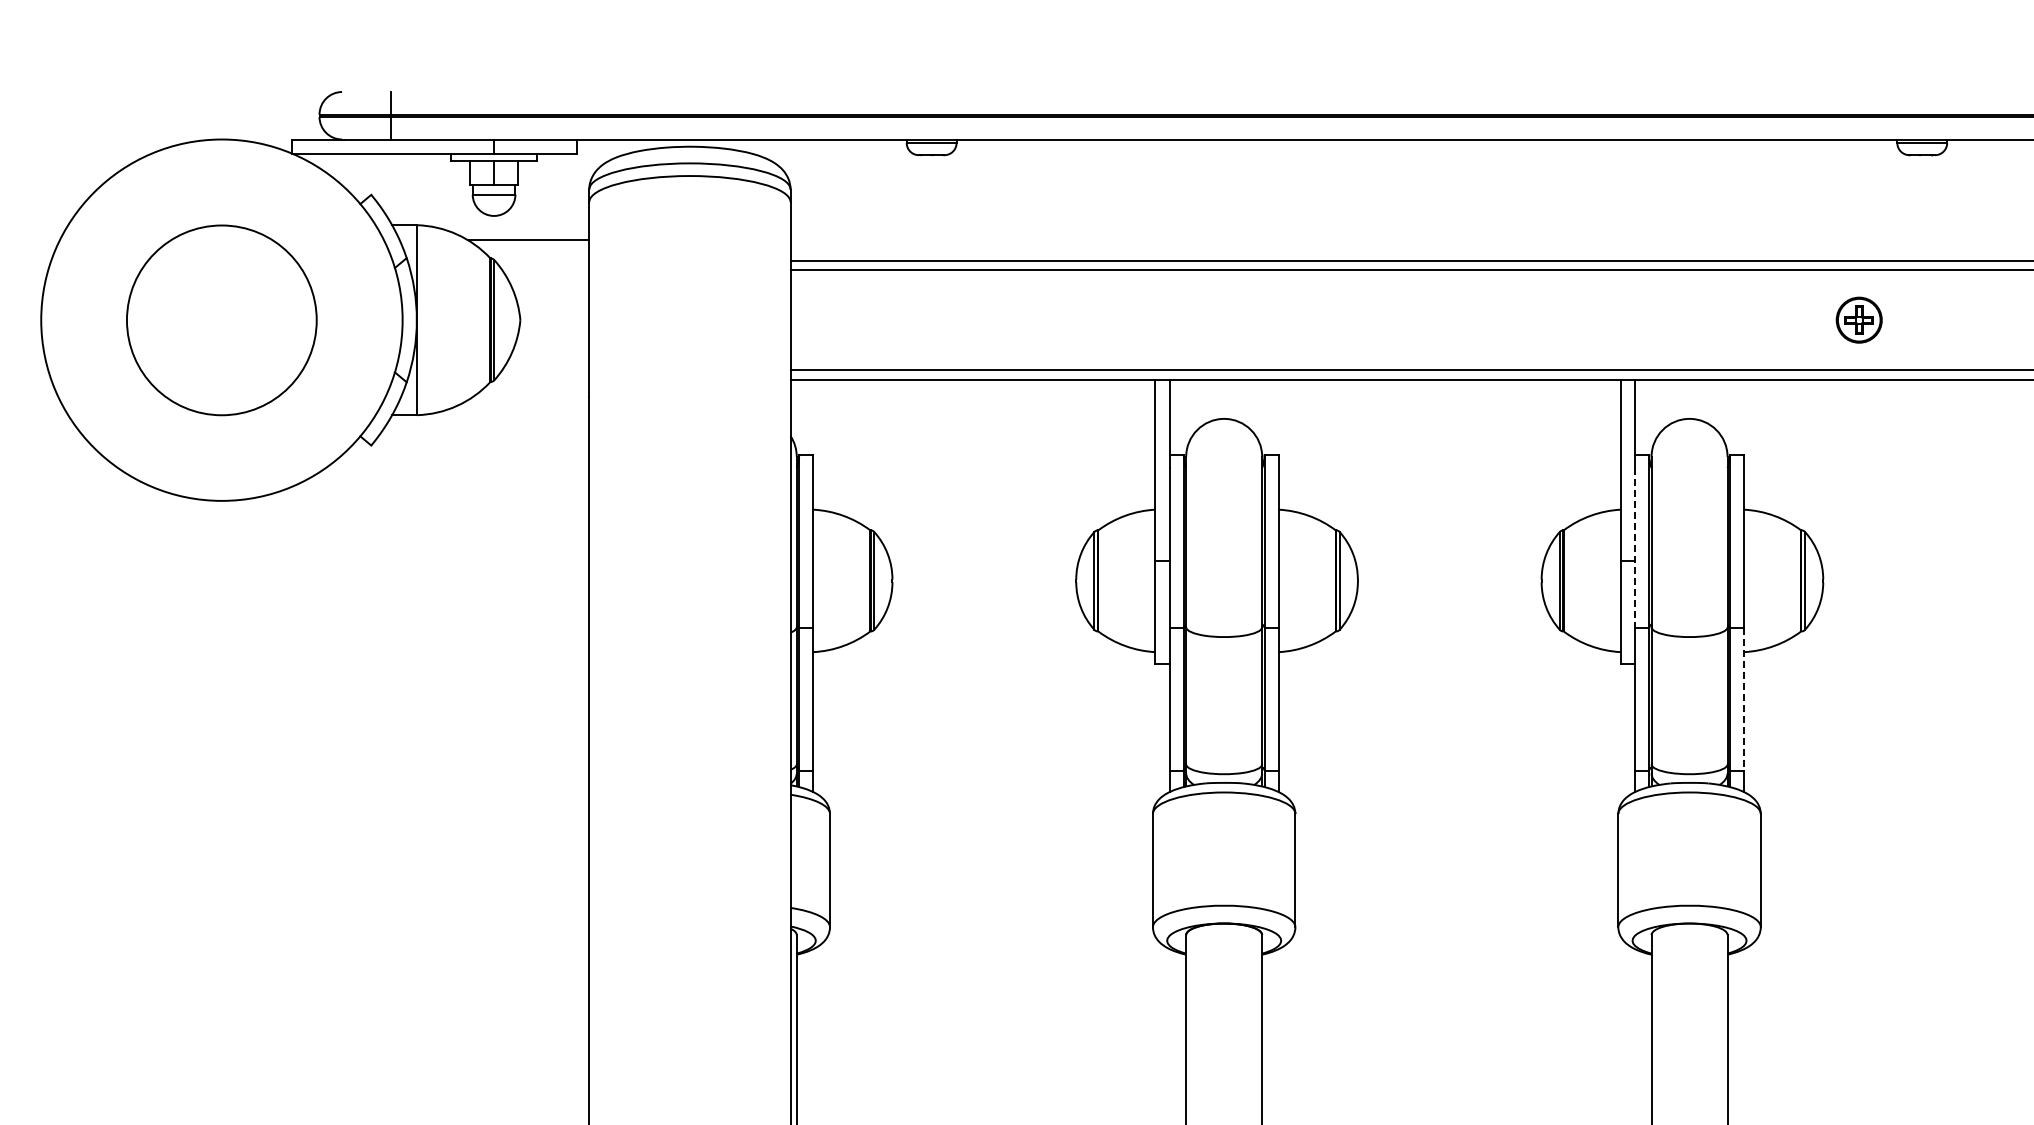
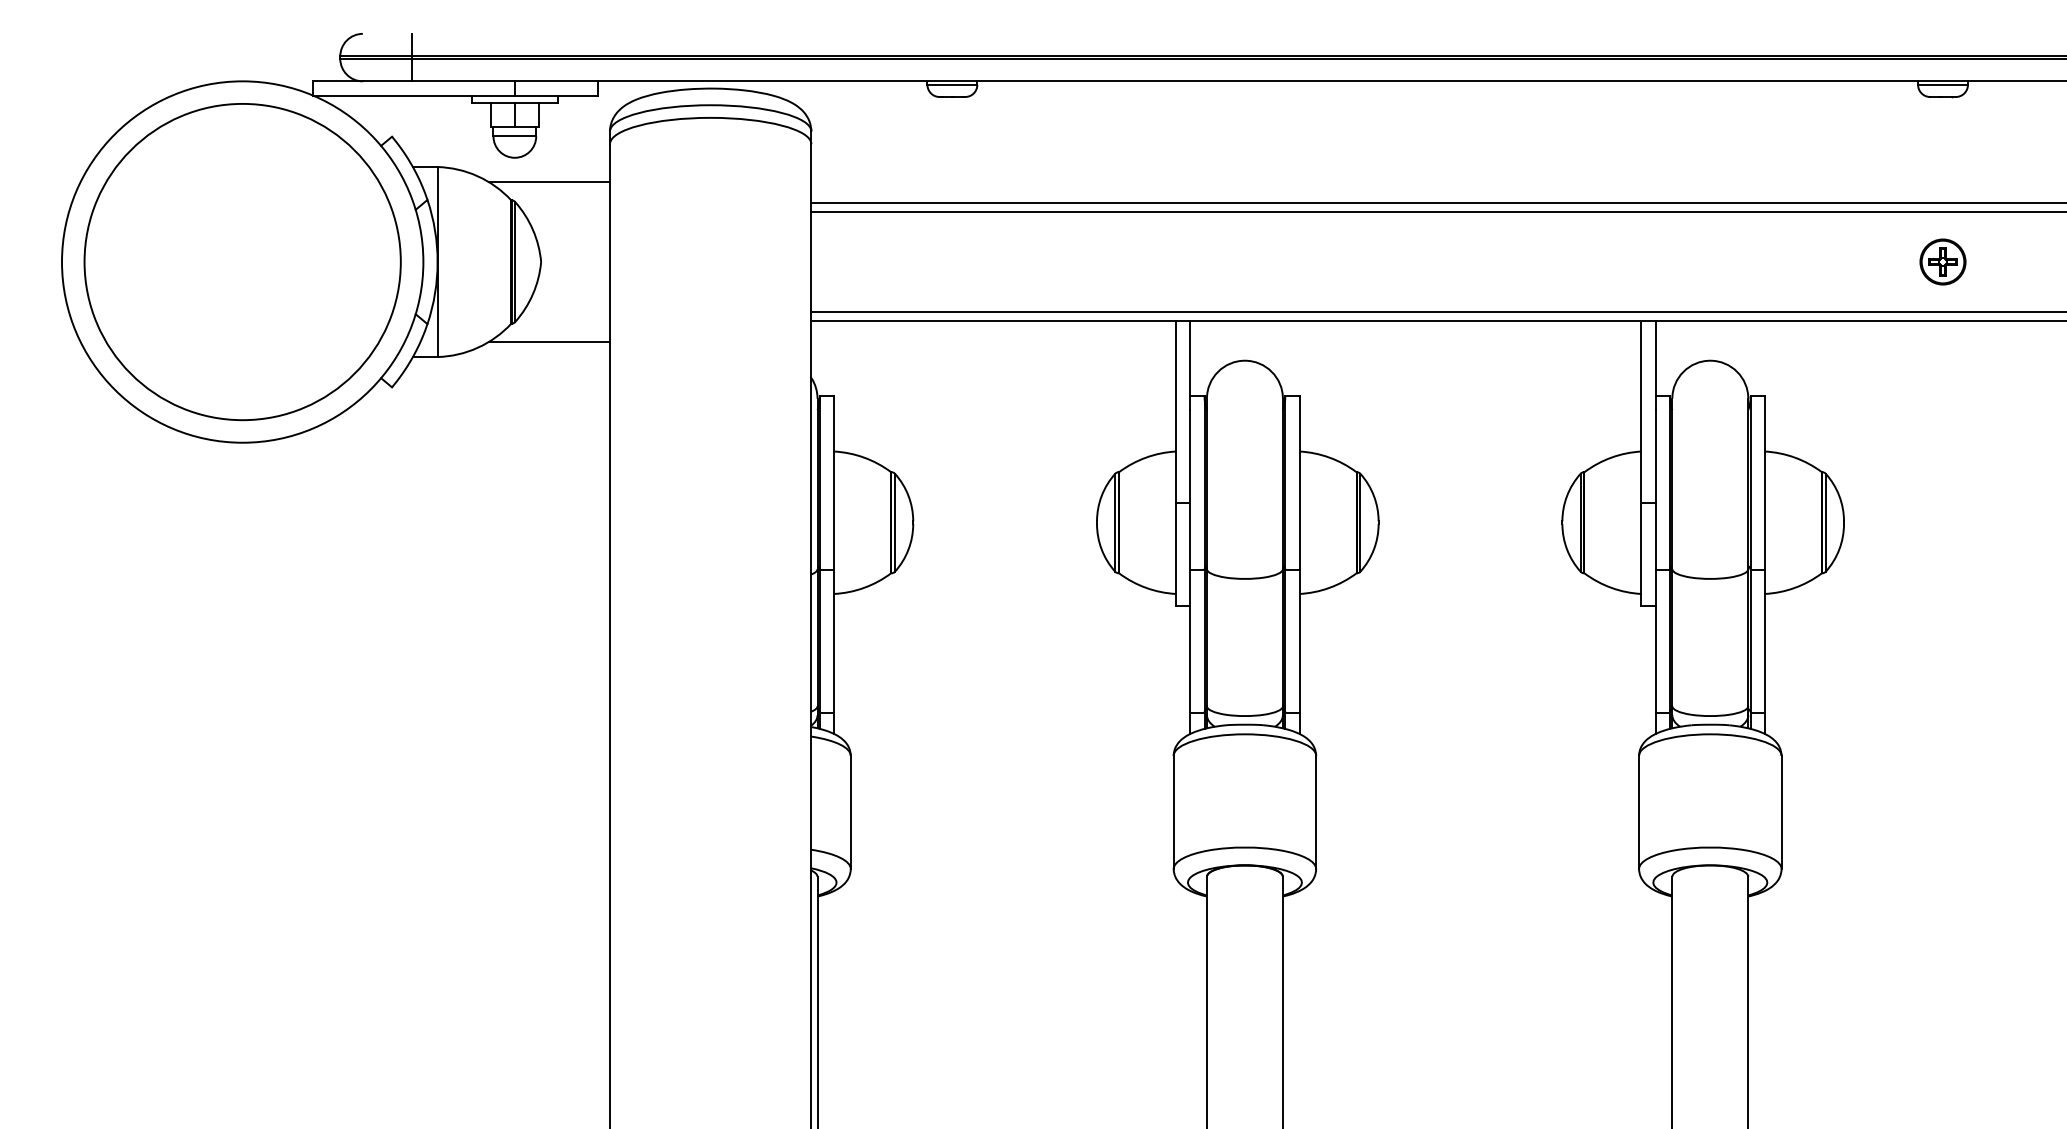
part: (1858, 319) -> (1942, 261), moved
circle: (221, 320) -> (242, 262), size x1.67
line: (528, 400) -> (549, 342), added
line: (1634, 547) -> (1655, 489), dashed -> solid
line: (1743, 699) -> (1764, 641), dashed -> solid

